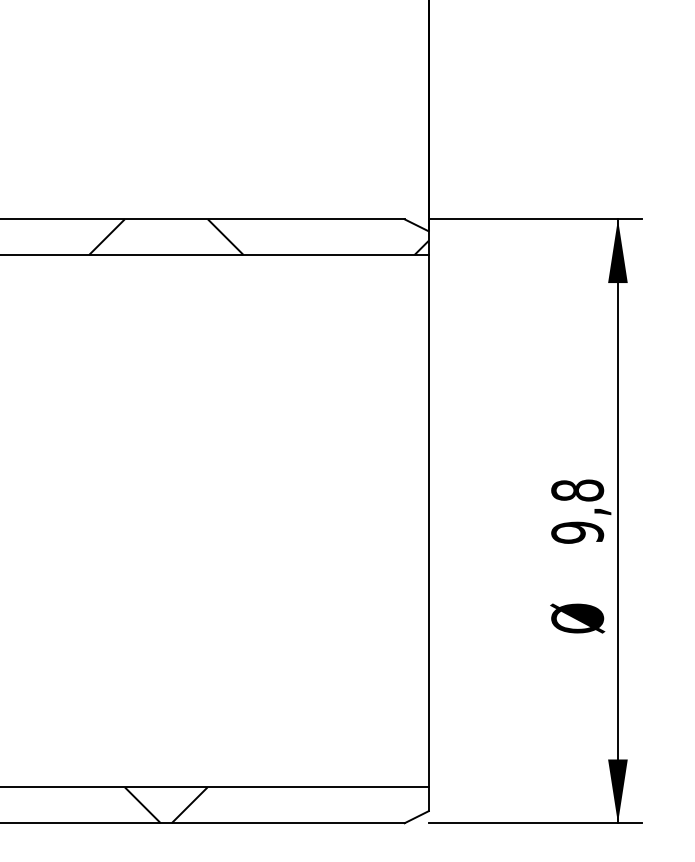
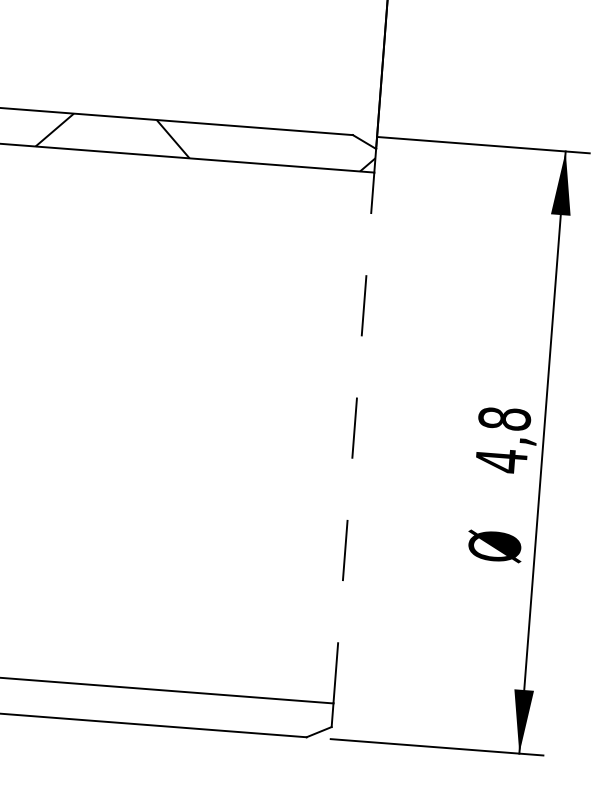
line: (428, 520) -> (353, 437), solid -> dashed
text: (577, 532) -> (501, 460), 9,8 -> 4,8
hatch: (166, 805) -> (70, 701), removed

